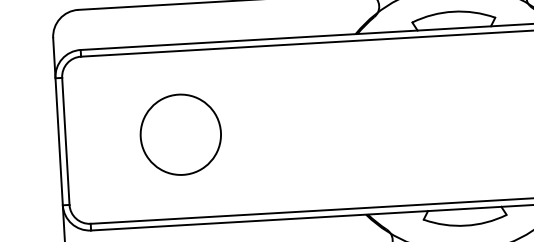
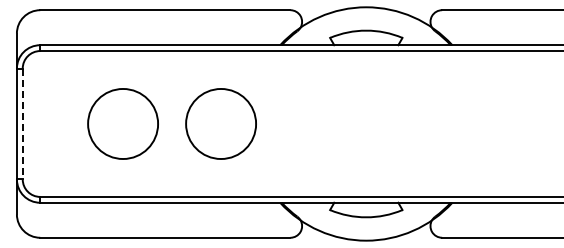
circle: (292, 127) -> (220, 123), added
line: (65, 142) -> (22, 124), solid -> dashed

